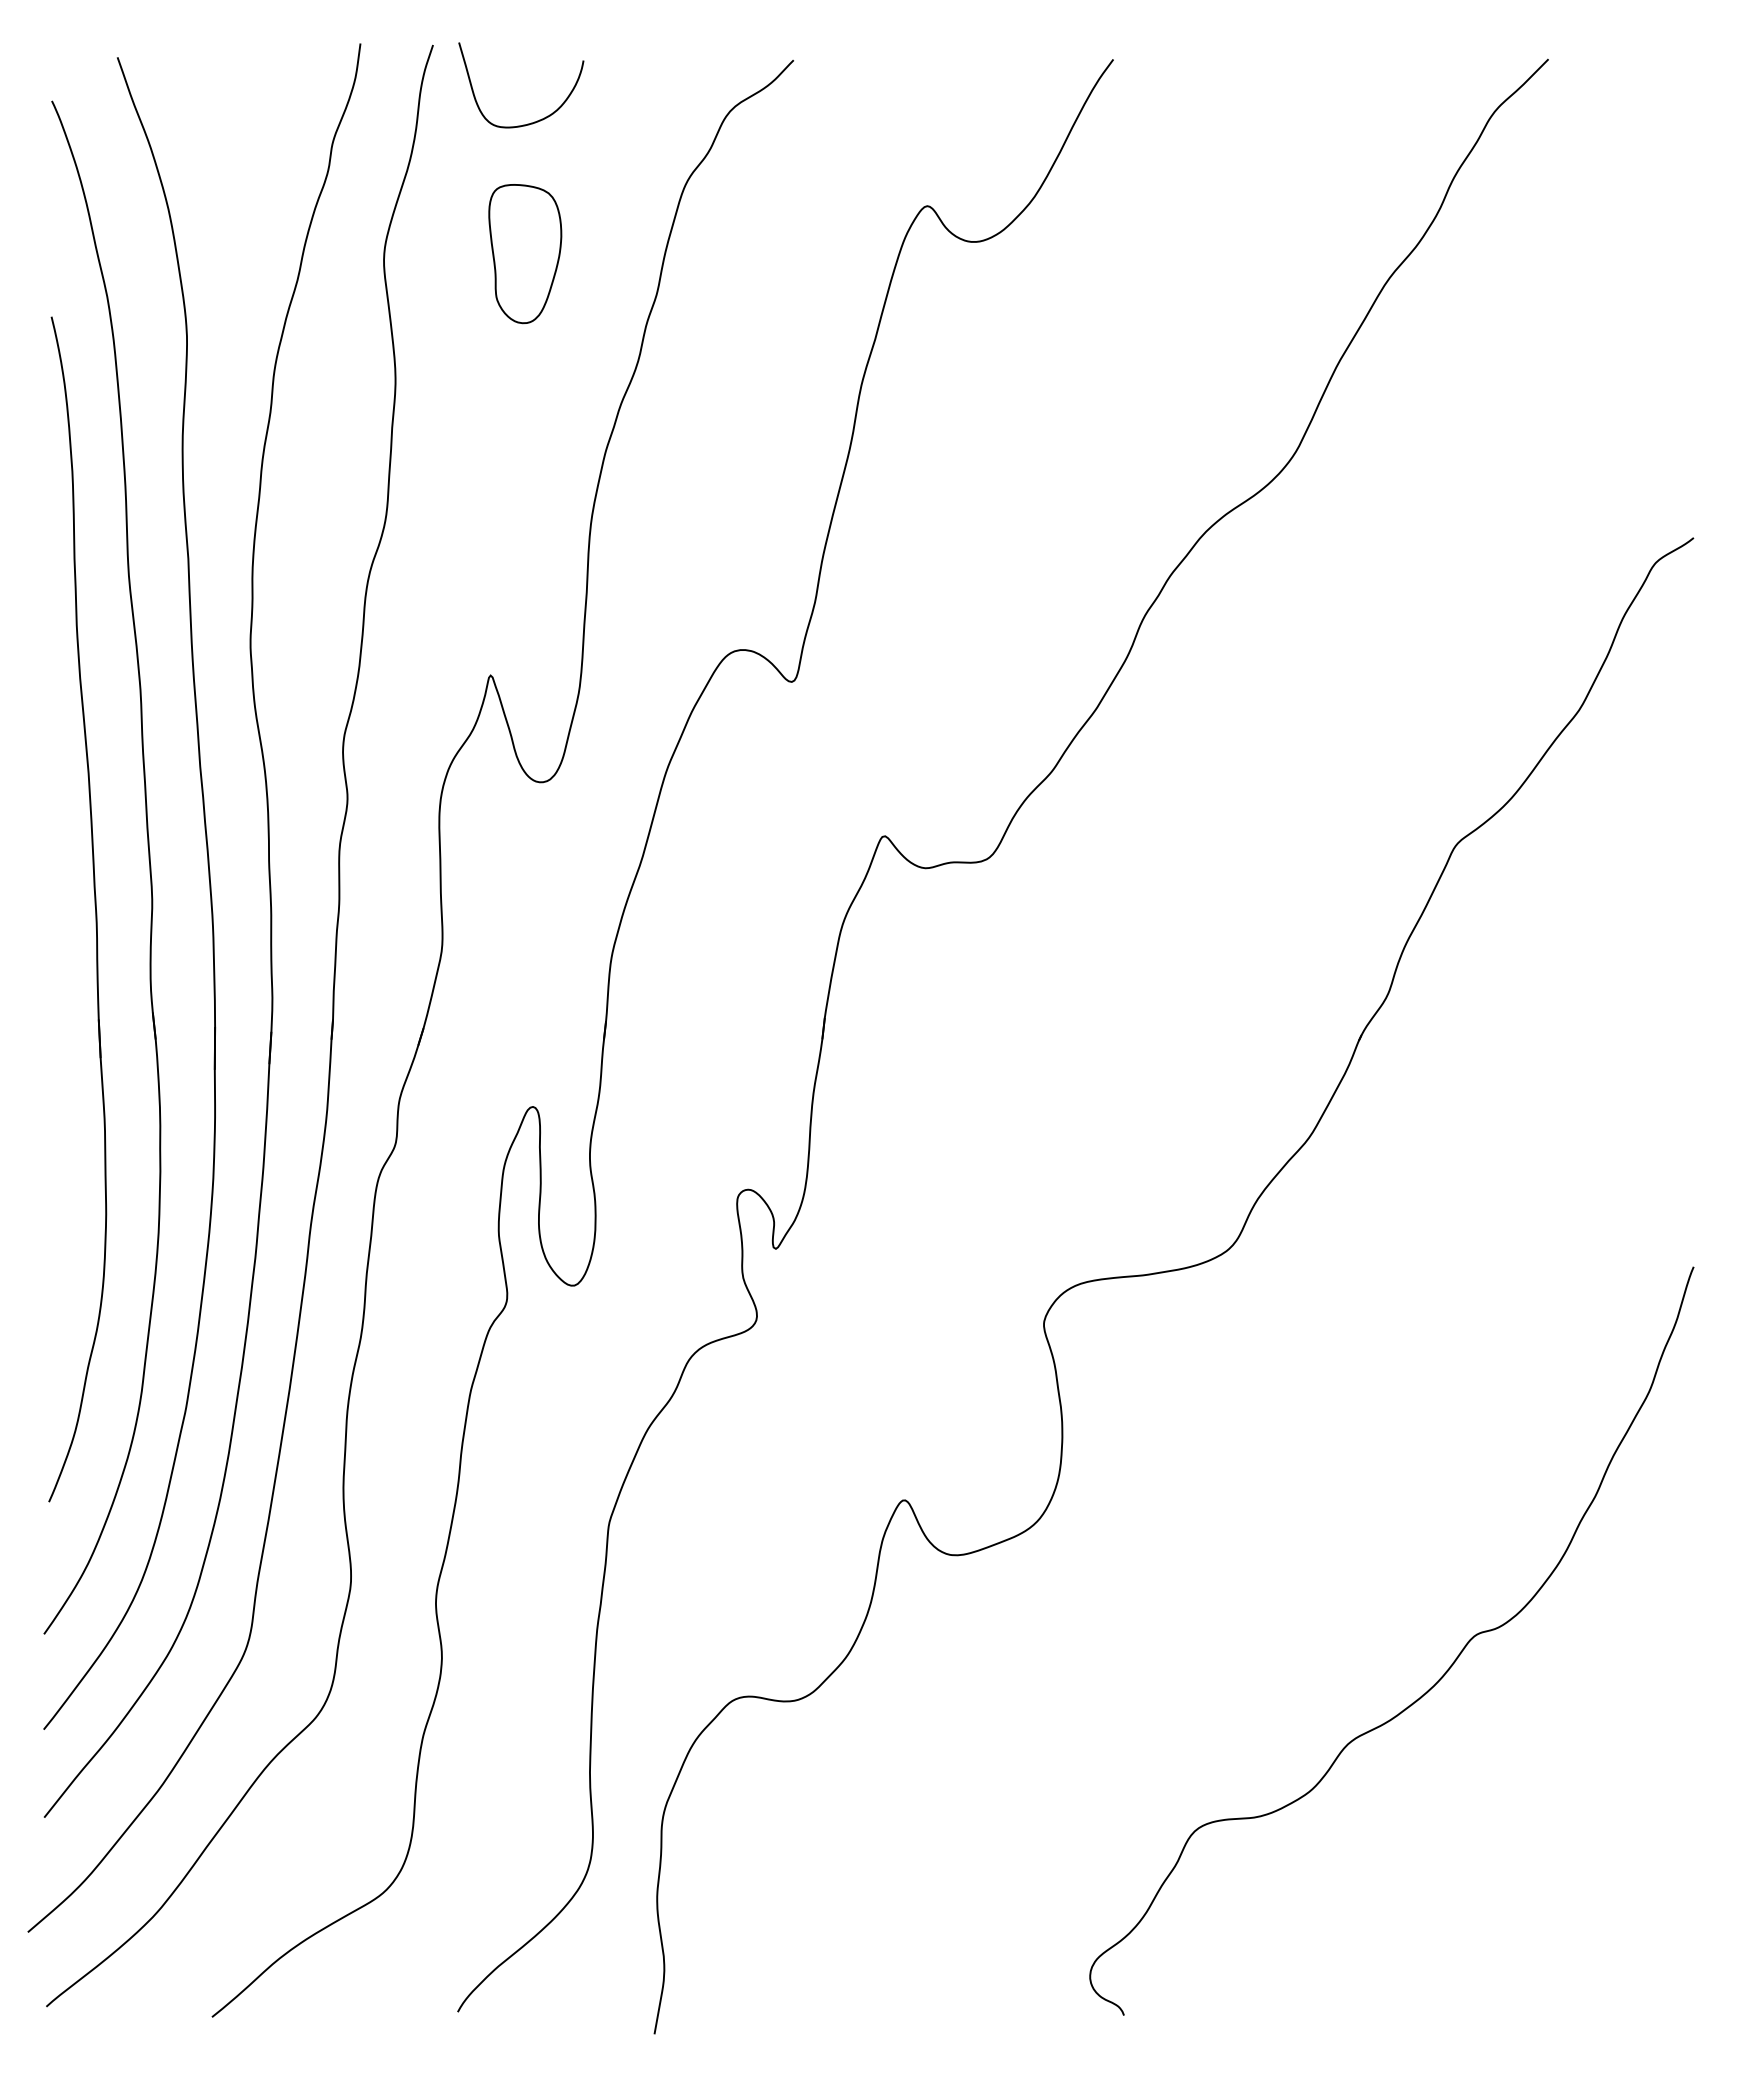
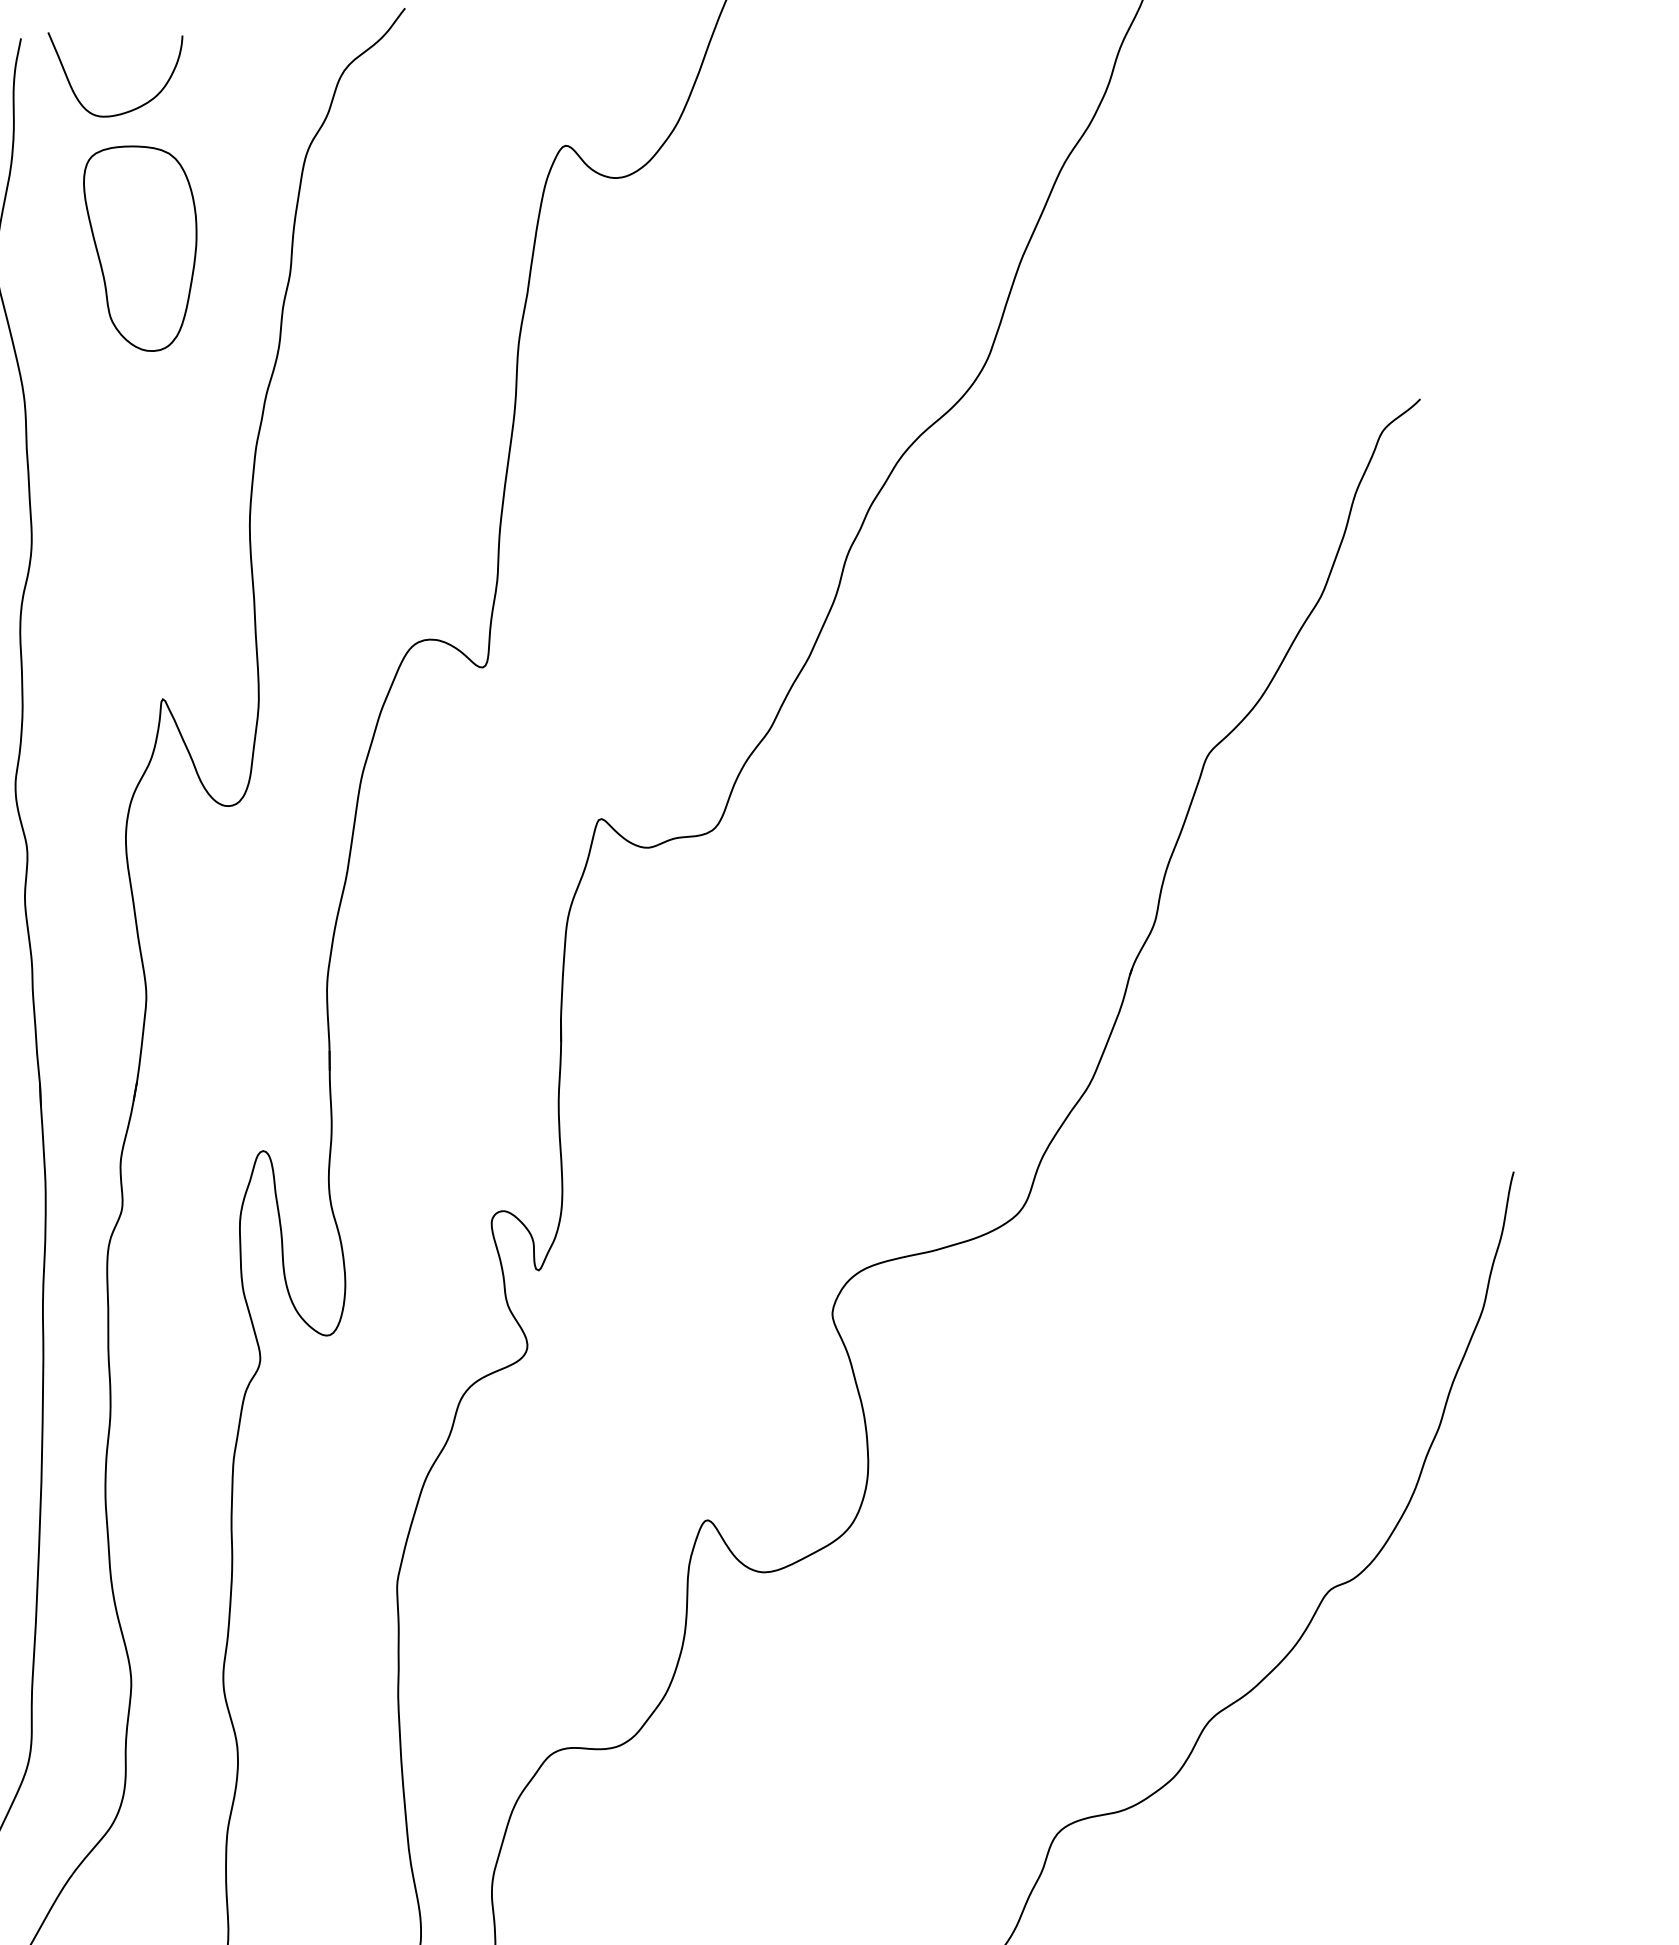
part: (525, 254) -> (145, 248), size x1.4

